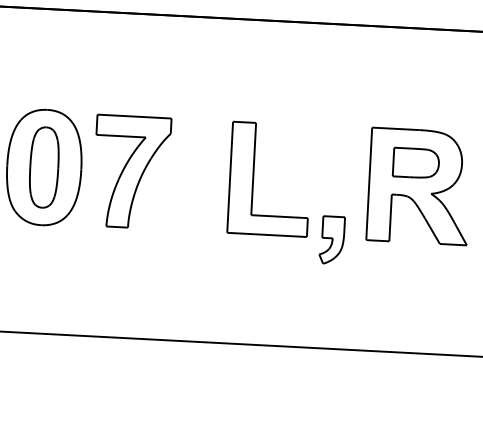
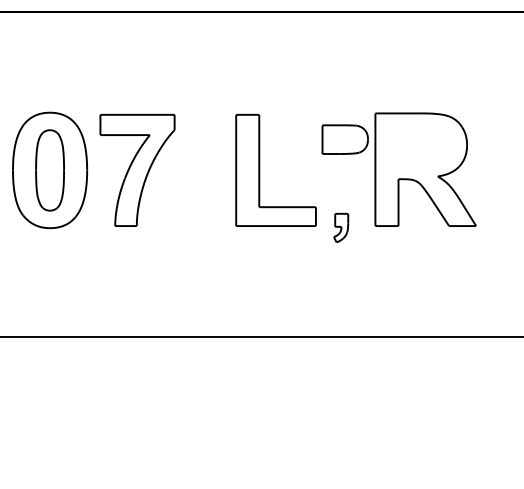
part: (415, 163) -> (344, 139), moved
part: (331, 239) -> (340, 227), size x0.6

